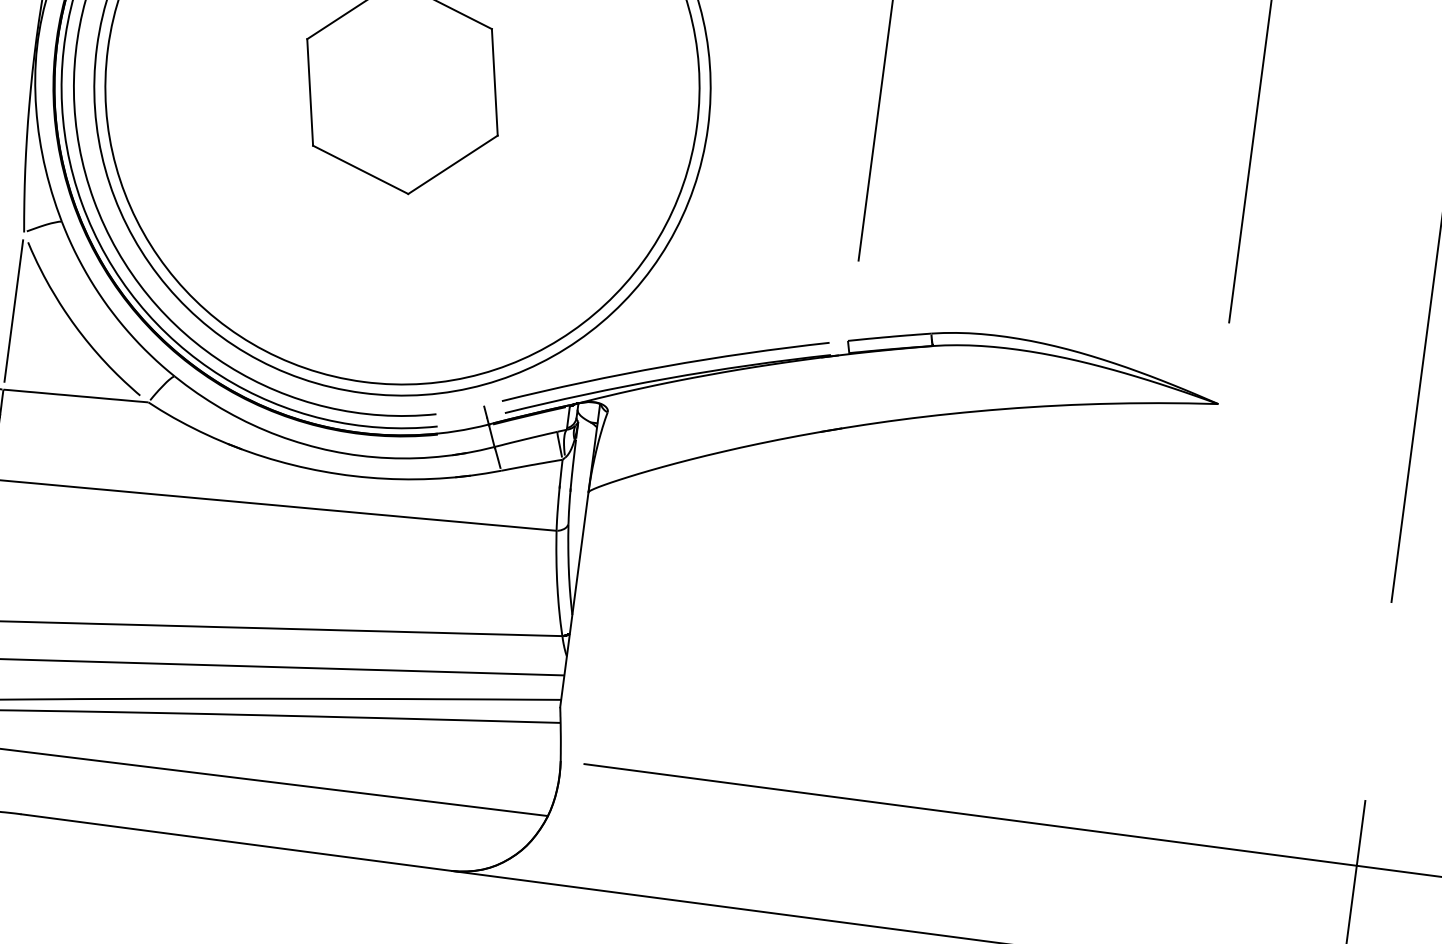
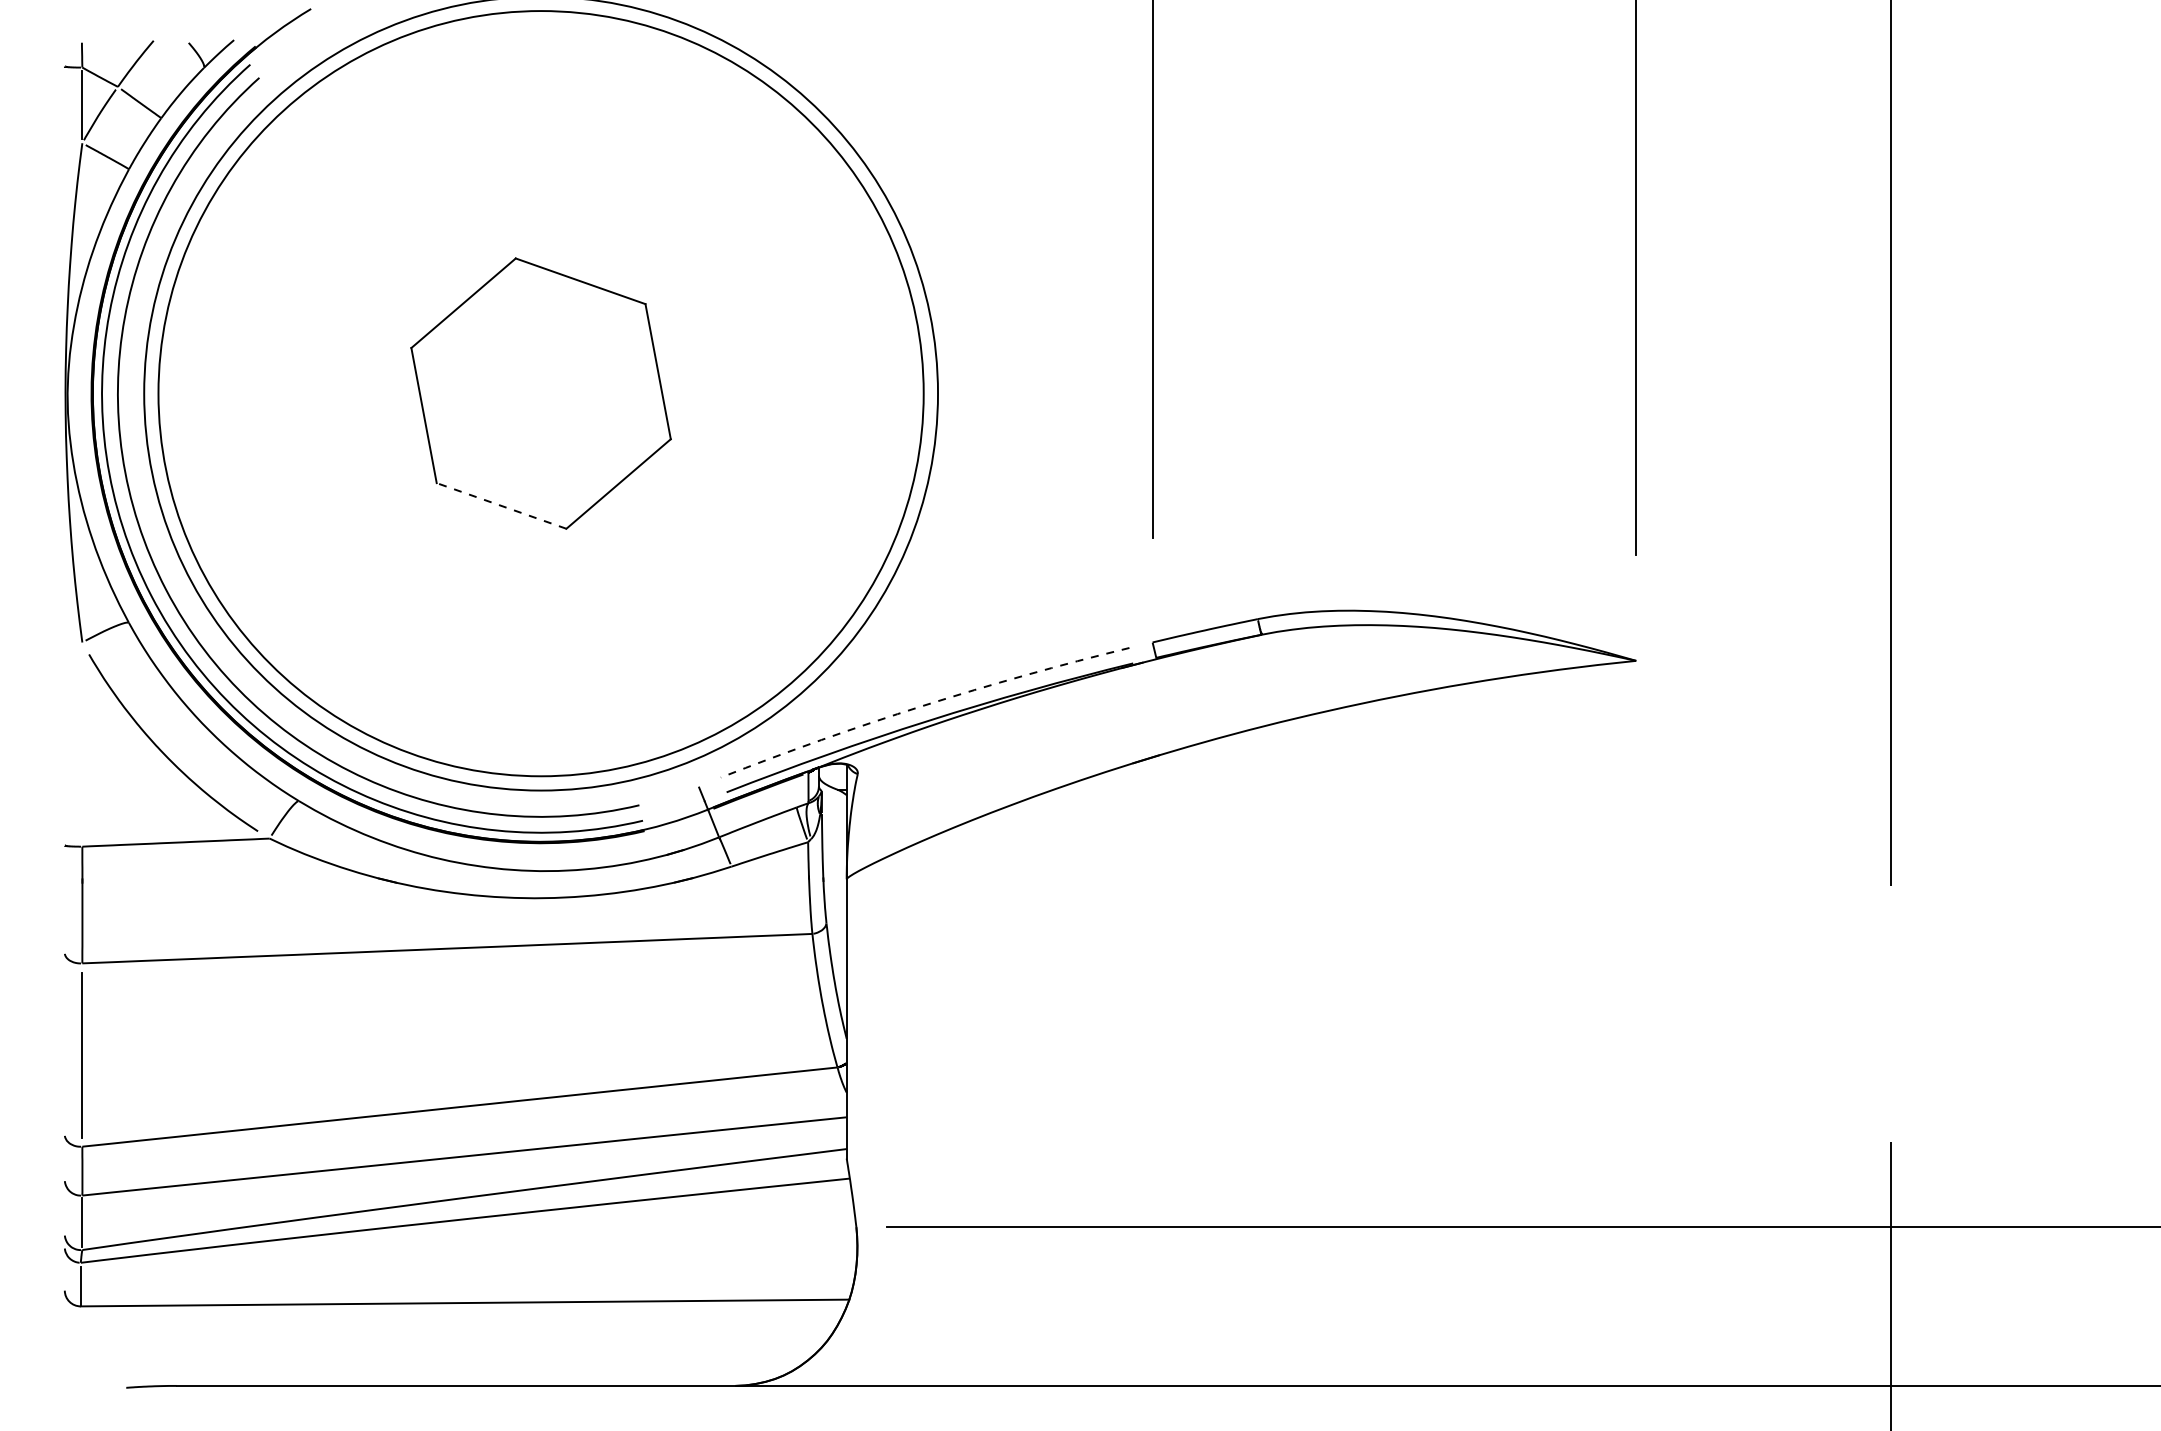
line: (360, 169) -> (501, 505), solid -> dashed
line: (13, 311) -> (82, 744), removed
arc: (664, 366) -> (922, 705), solid -> dashed

